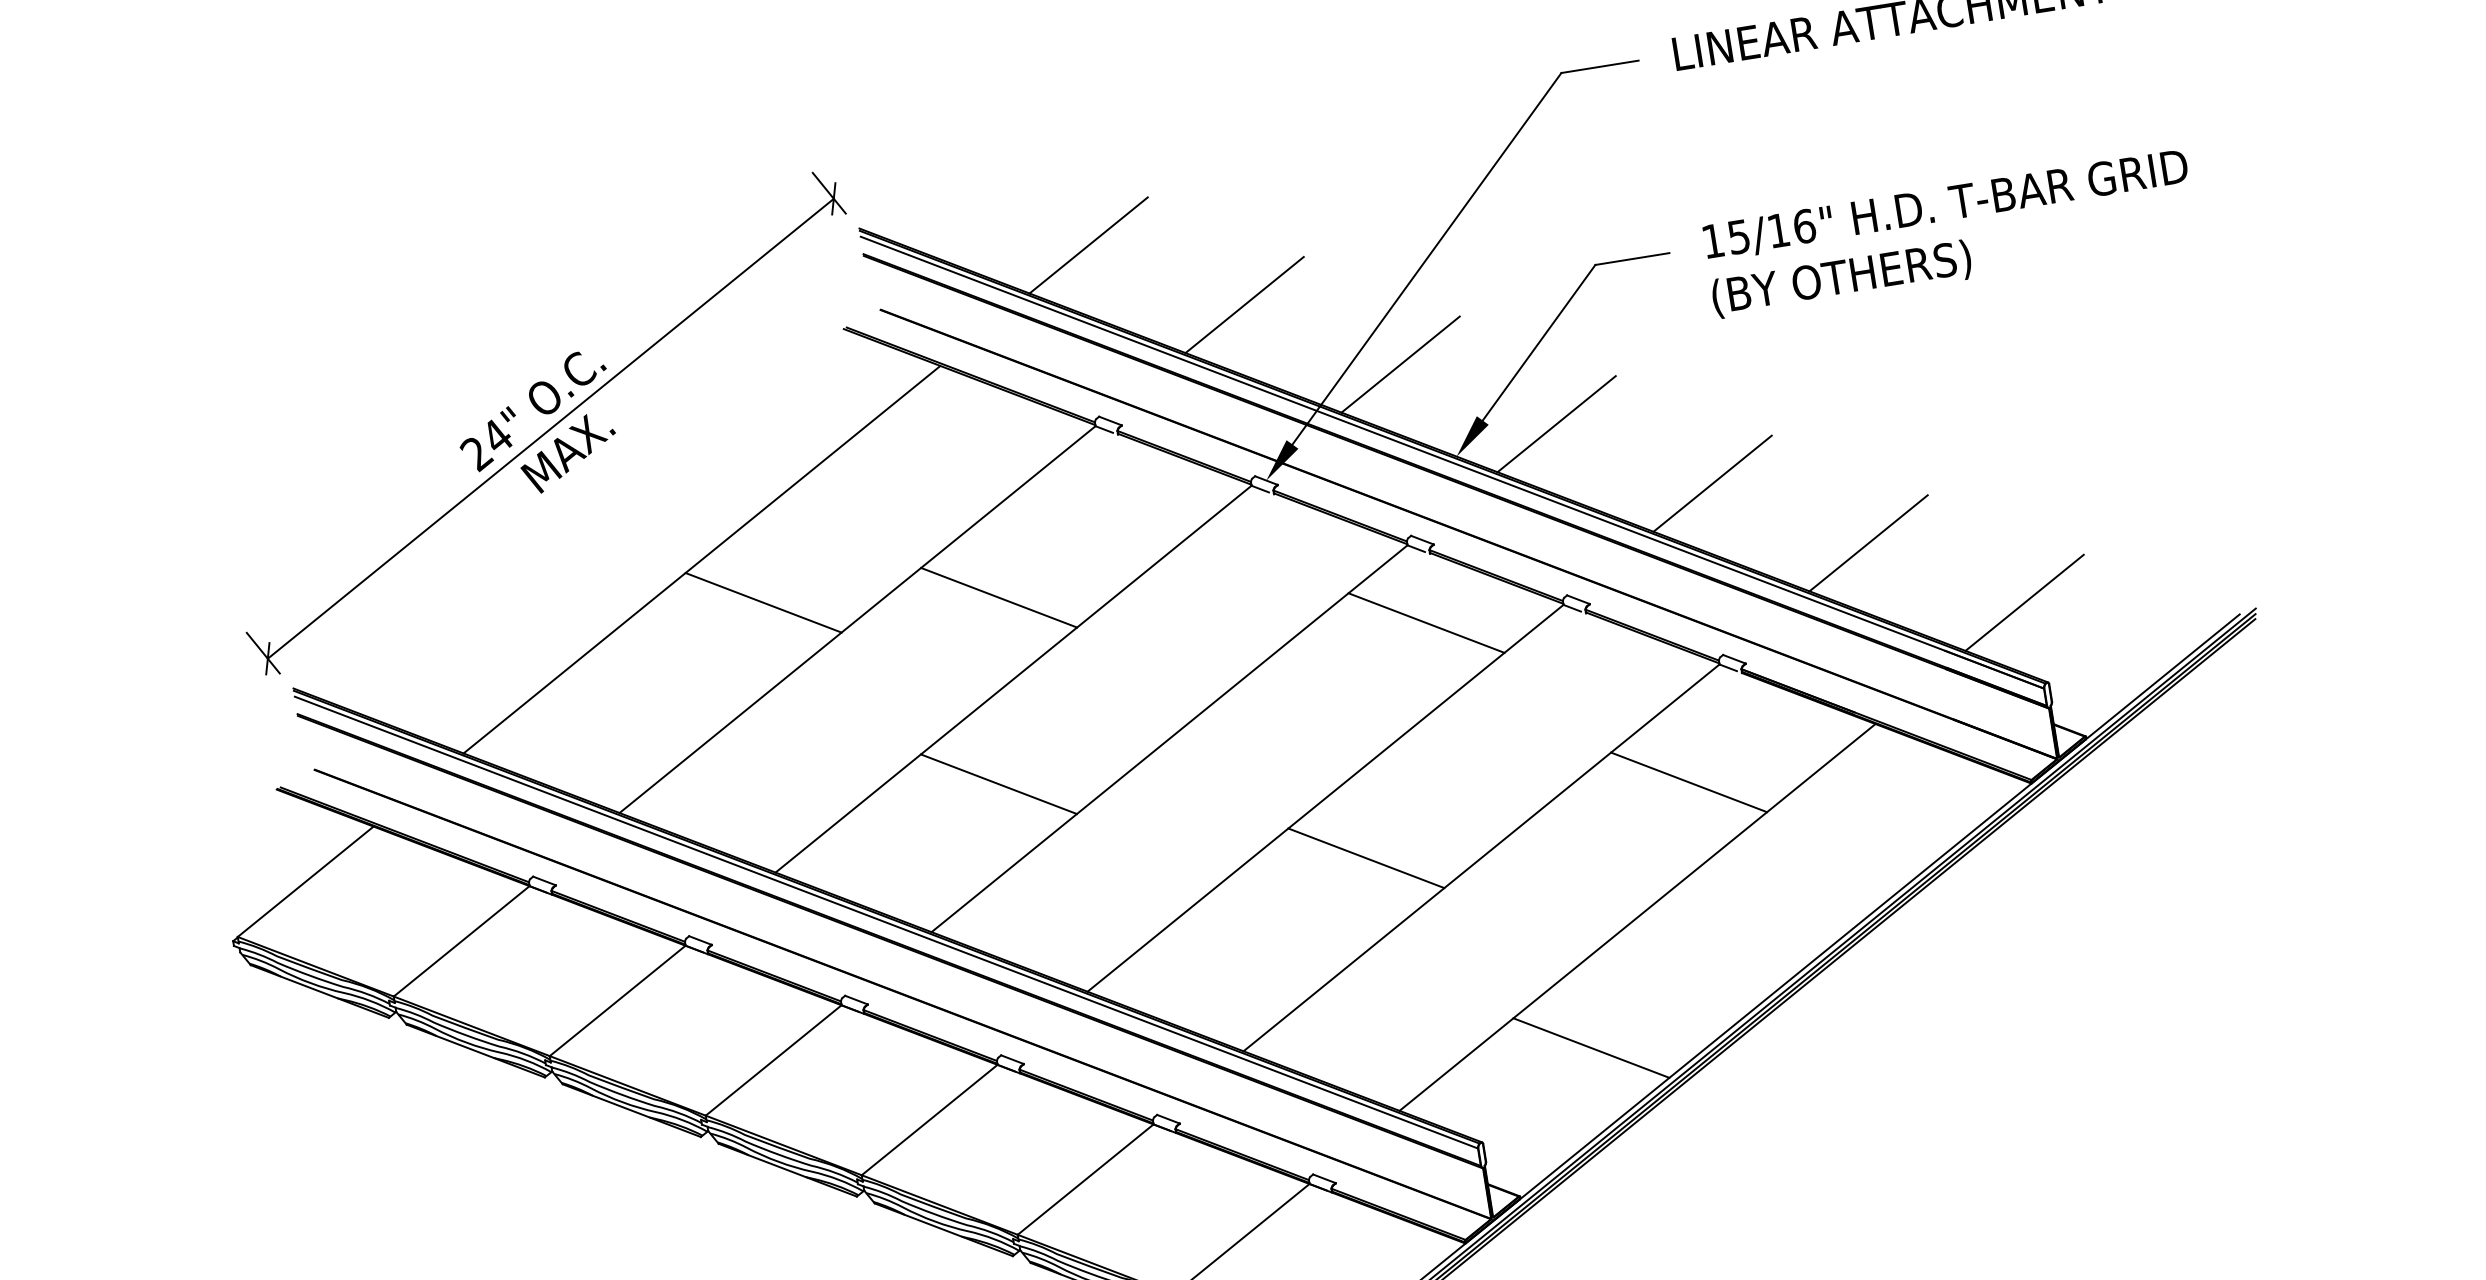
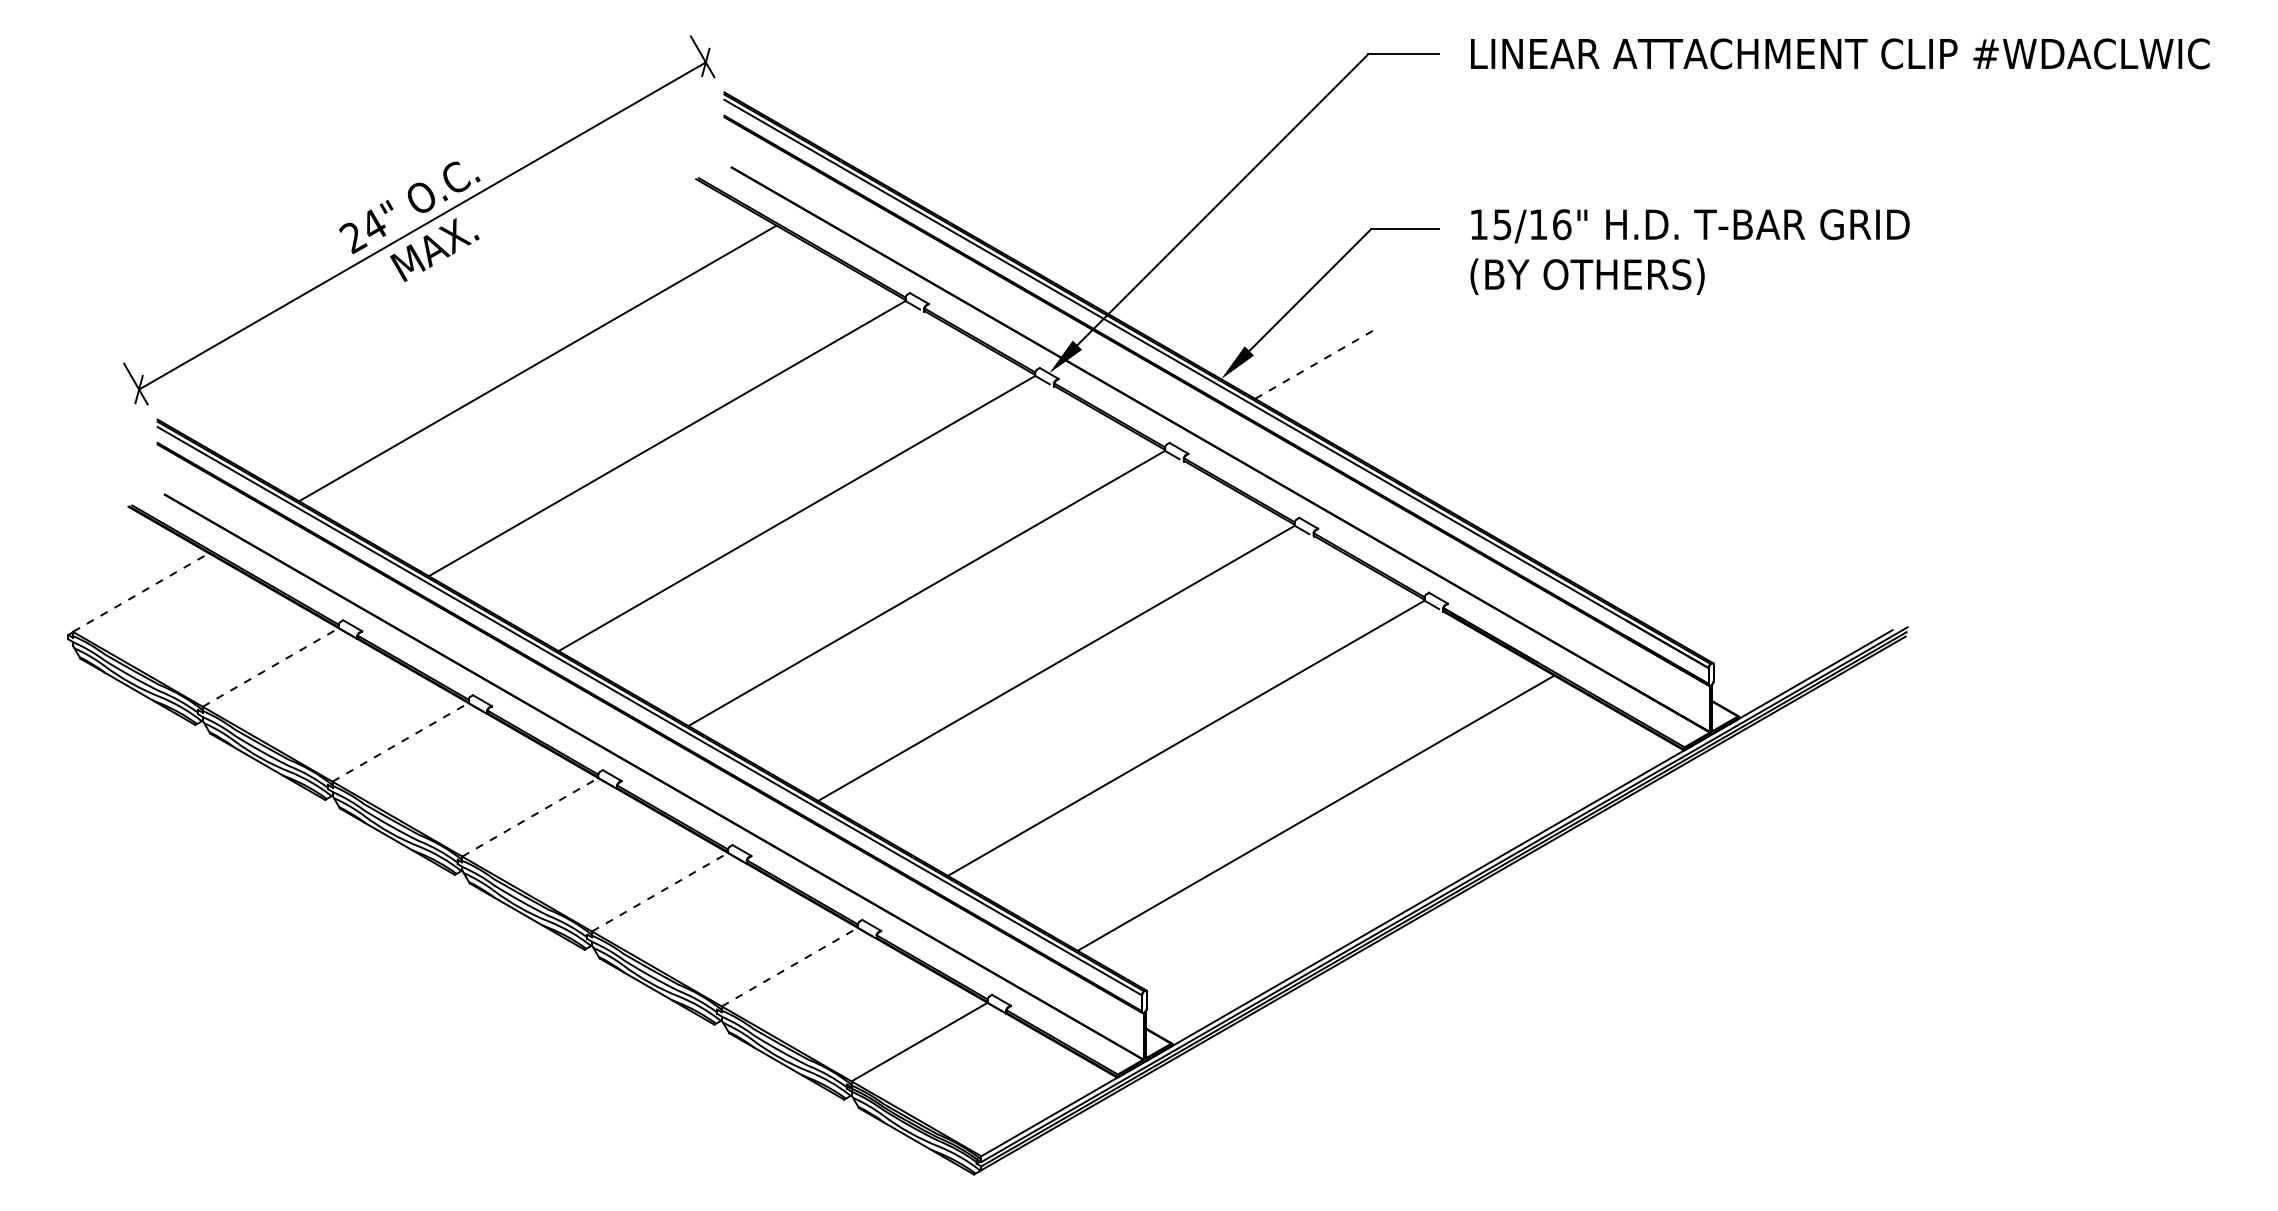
line: (1087, 245) -> (924, 139), removed
line: (1244, 304) -> (1054, 214), removed
line: (1400, 364) -> (1184, 289), removed
line: (1556, 423) -> (1314, 364), solid -> dashed
line: (1711, 483) -> (1443, 439), removed
line: (1868, 543) -> (1573, 514), removed
line: (998, 596) -> (795, 438), removed
line: (763, 601) -> (586, 409), removed
line: (2024, 602) -> (1703, 589), removed
line: (1426, 622) -> (1170, 521), removed
line: (1688, 782) -> (1380, 700), removed
line: (998, 784) -> (768, 604), removed
line: (1366, 857) -> (1084, 721), removed
line: (306, 881) -> (141, 592), solid -> dashed
line: (461, 941) -> (270, 667), solid -> dashed
line: (617, 1000) -> (400, 742), solid -> dashed
line: (1591, 1047) -> (1256, 921), removed
line: (773, 1060) -> (530, 817), solid -> dashed
line: (930, 1120) -> (660, 892), solid -> dashed
line: (1085, 1180) -> (789, 967), solid -> dashed

